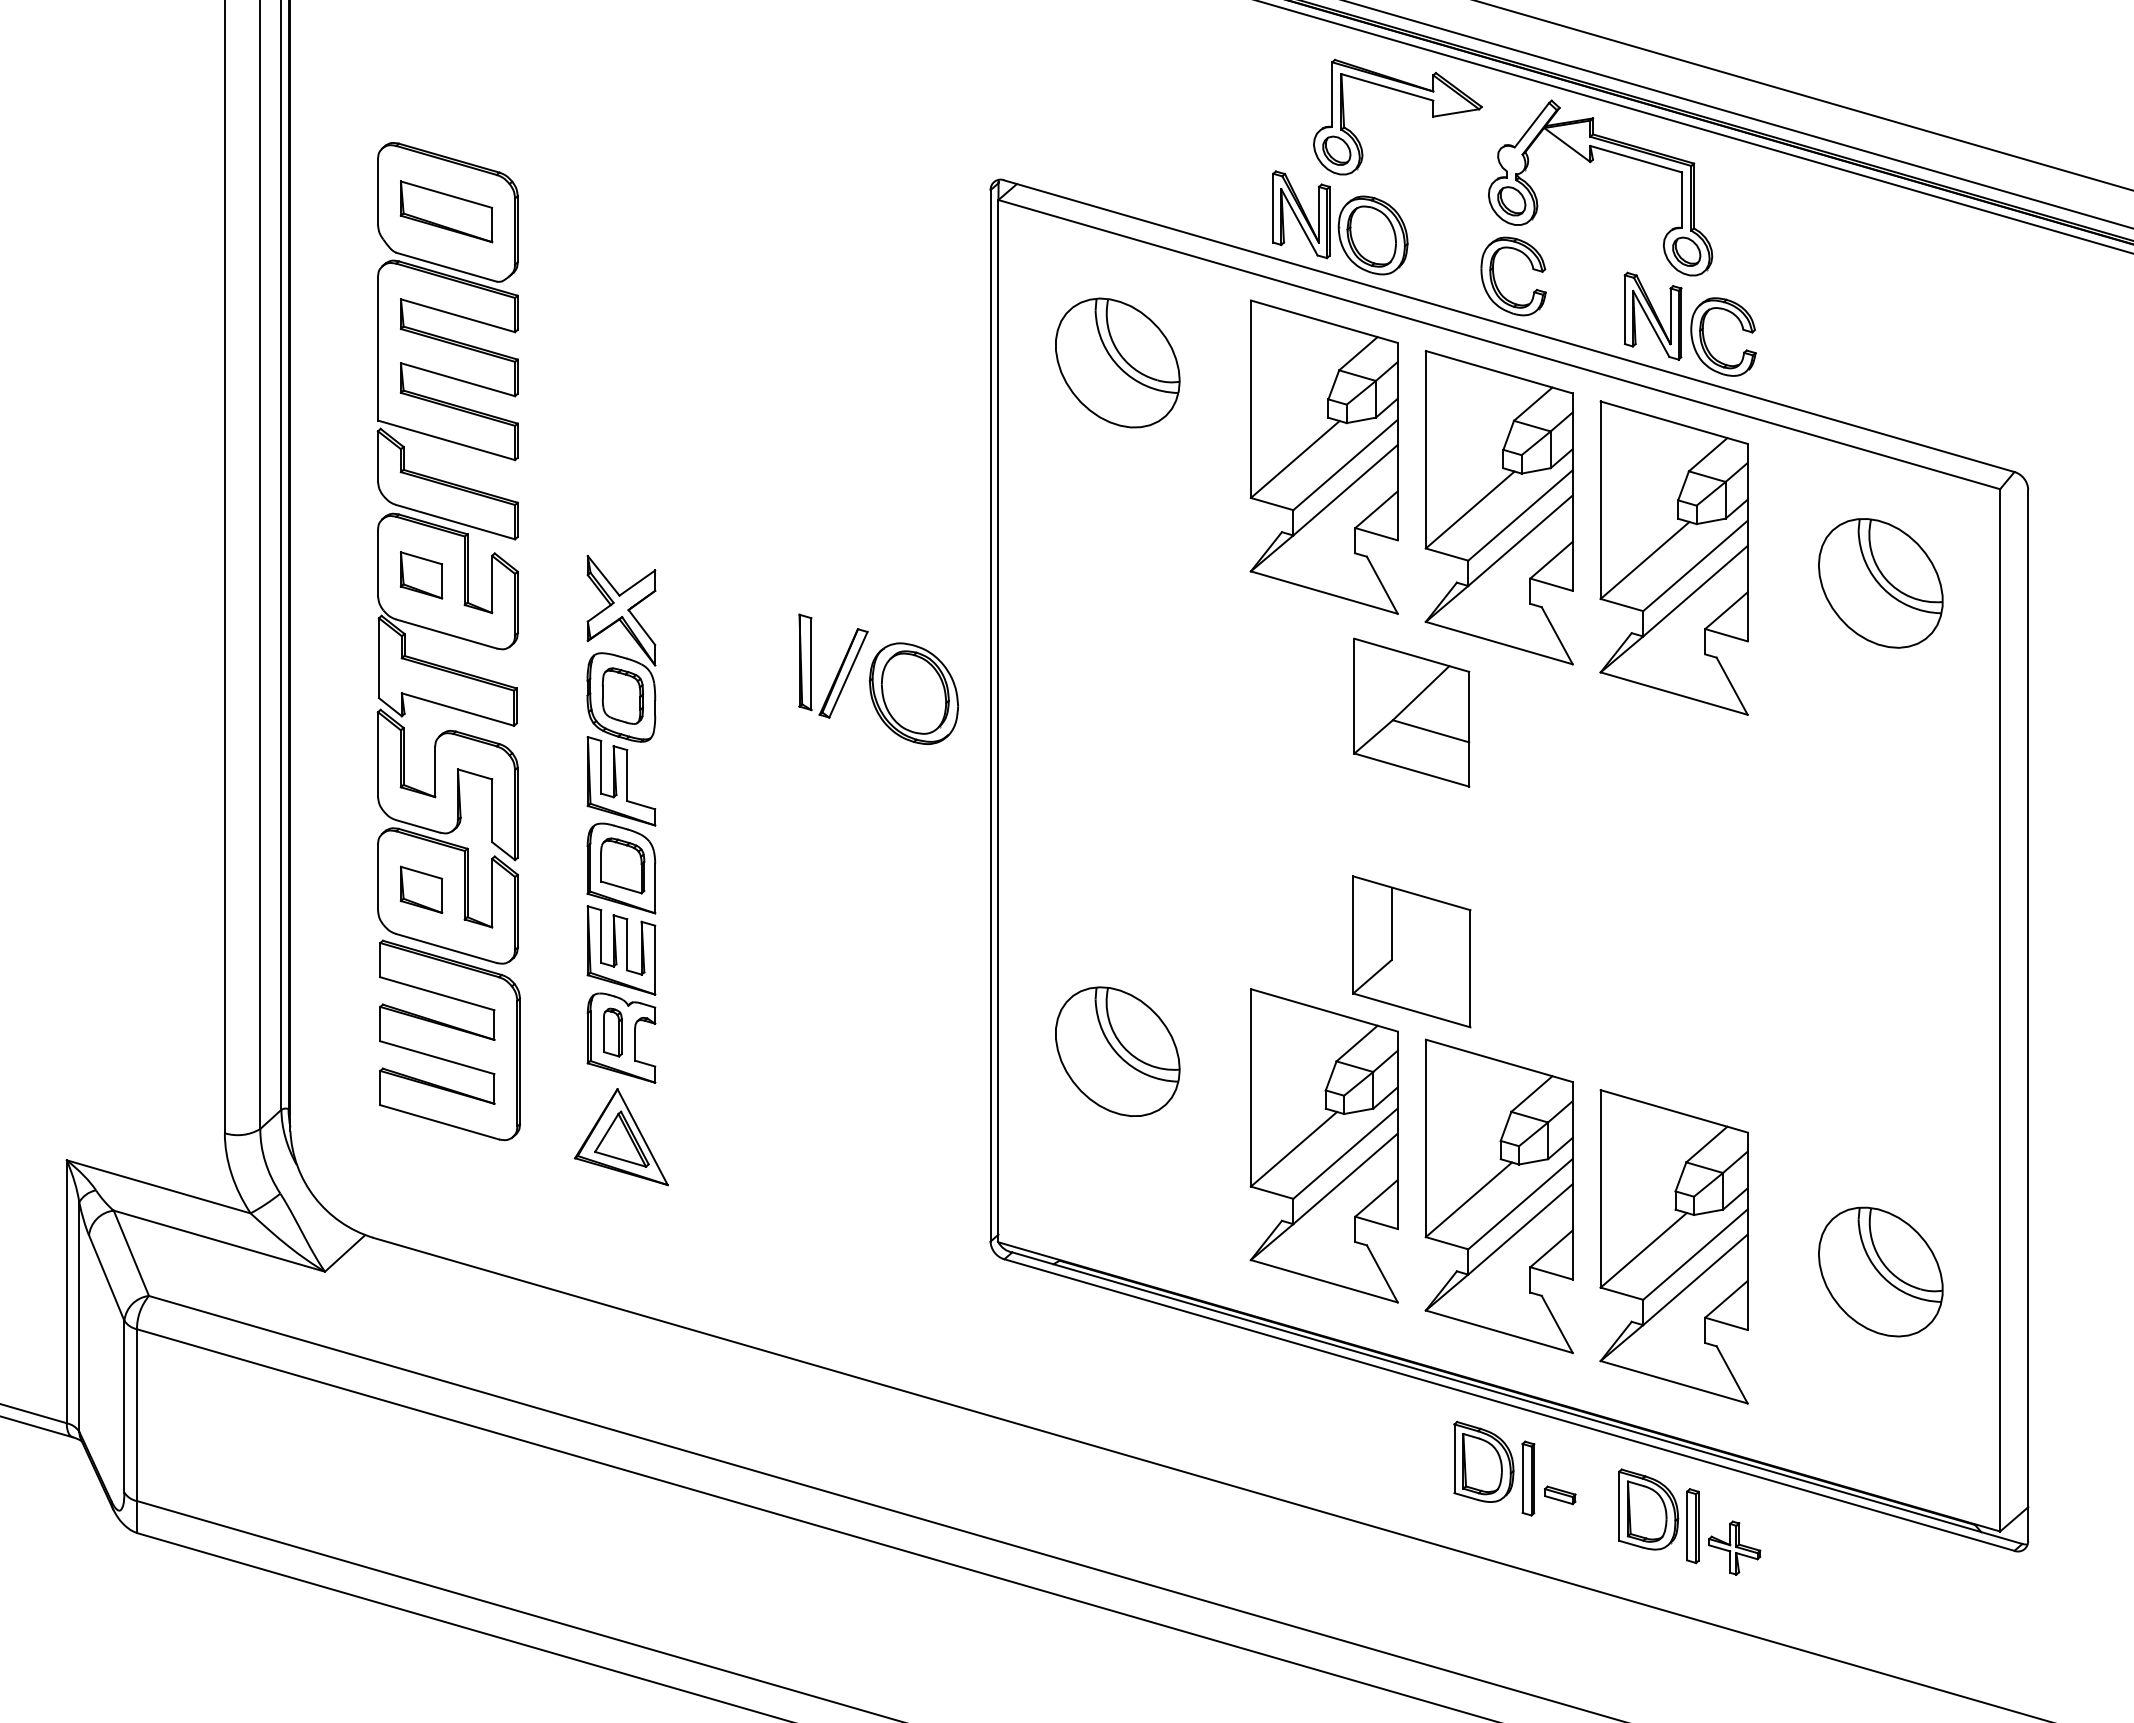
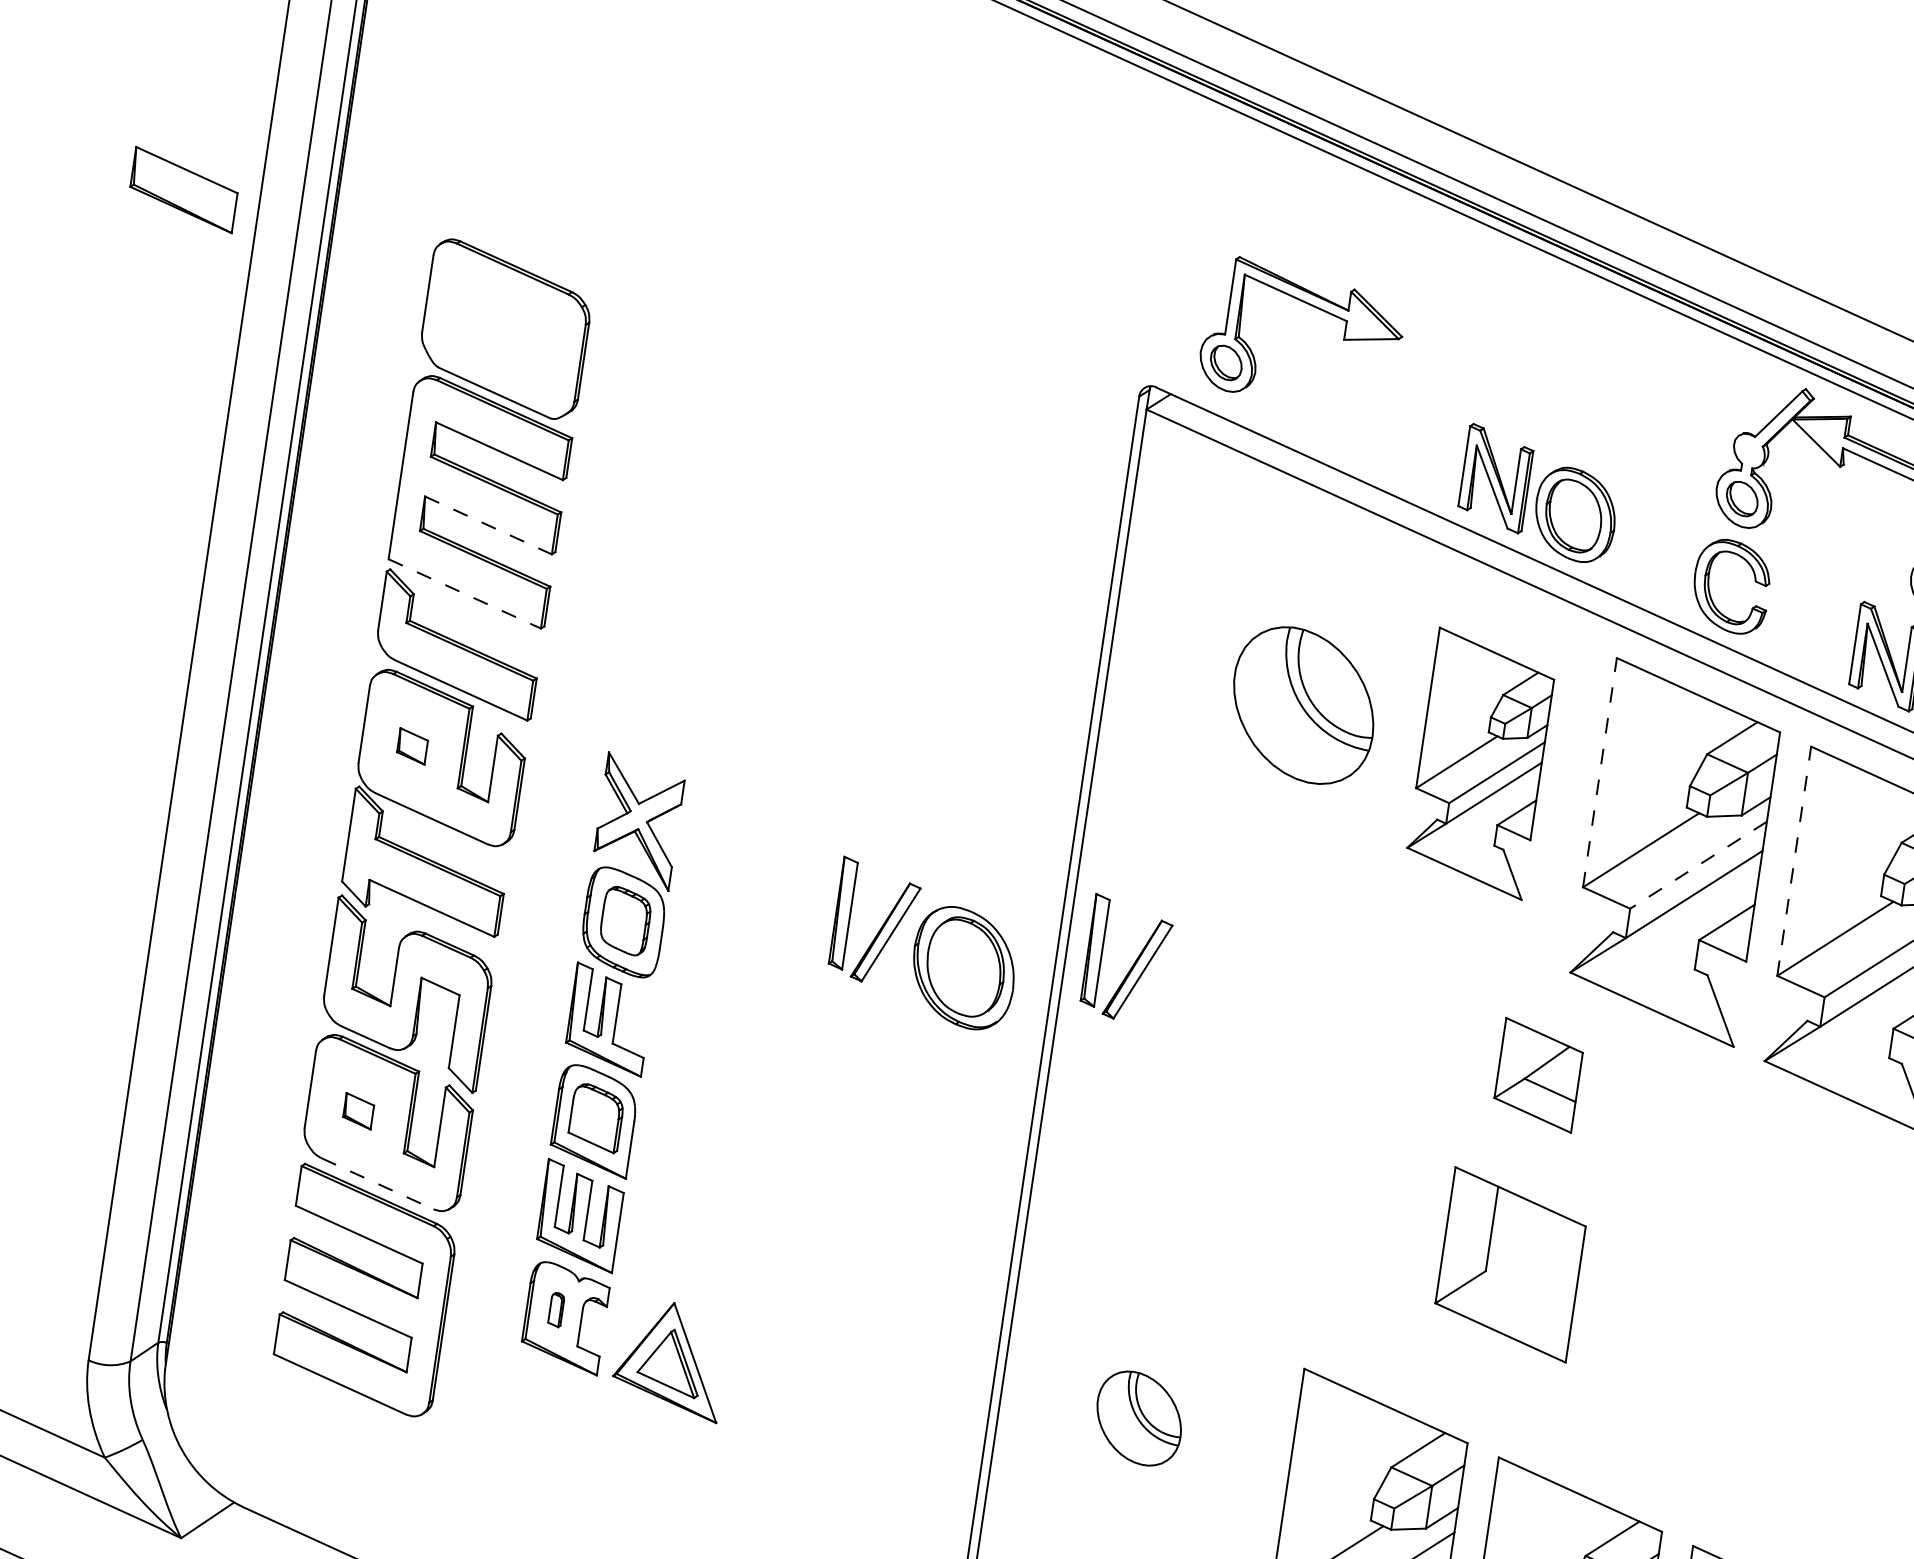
part: (1404, 93) -> (1314, 308), moved
part: (446, 211) -> (183, 189), moved
part: (1117, 362) -> (1303, 704), moved
line: (458, 379) -> (489, 525), solid -> dashed
line: (447, 440) -> (465, 594), solid -> dashed
line: (1425, 449) -> (1599, 772), solid -> dashed
part: (1323, 456) -> (1479, 762), size x0.7
line: (1600, 500) -> (1793, 861), solid -> dashed
line: (1520, 515) -> (1698, 865), solid -> dashed
part: (421, 575) -> (412, 746), size x0.6
part: (1056, 667) -> (1133, 962), added
part: (1411, 712) -> (1538, 1075), size x0.6
part: (421, 889) -> (358, 1110), size x0.6
line: (447, 948) -> (378, 1183), solid -> dashed
part: (1411, 951) -> (1510, 1264), moved
part: (612, 1032) -> (555, 1309), size x0.6
part: (1117, 1051) -> (1138, 1418), size x0.6
part: (621, 1137) -> (670, 1359), moved

